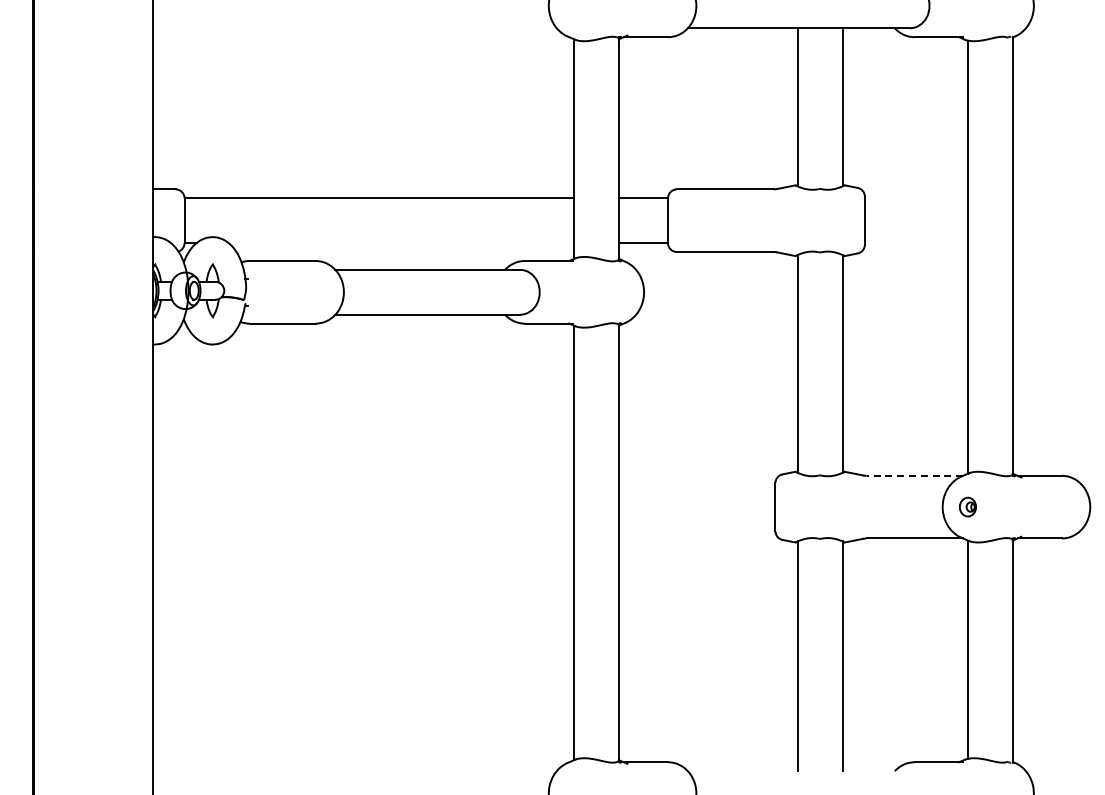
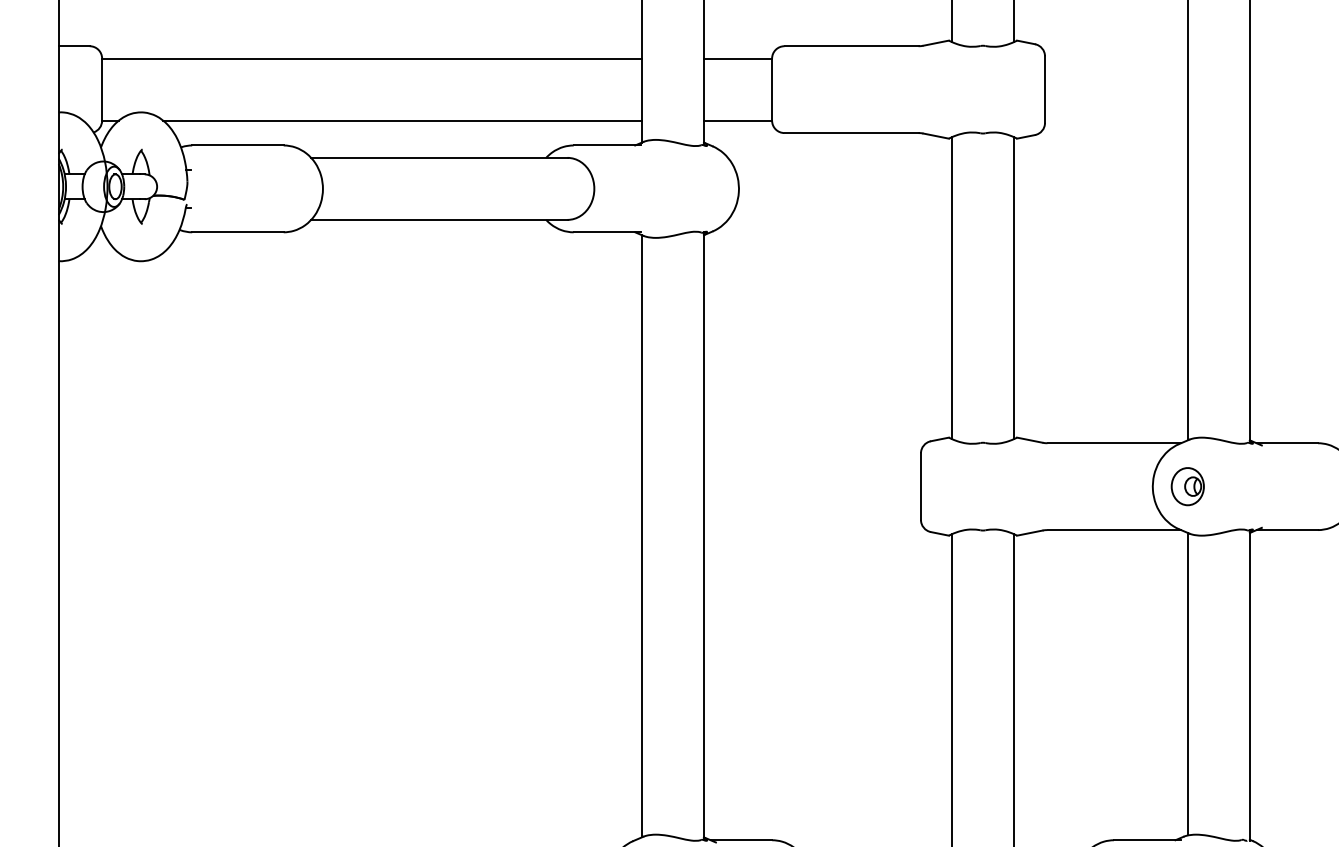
line: (401, 243) -> (402, 121), added
line: (914, 475) -> (1113, 442), dashed -> solid
part: (967, 506) -> (1187, 485), size x1.43

